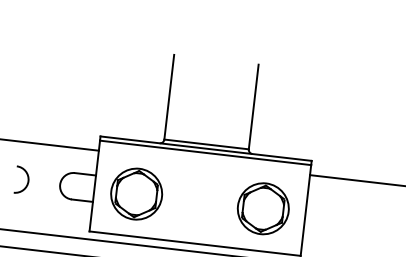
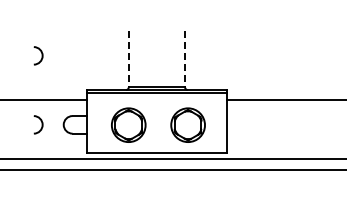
arc: (38, 76) -> (41, 55), added
line: (168, 97) -> (128, 59), solid -> dashed
line: (254, 107) -> (185, 59), solid -> dashed
part: (136, 193) -> (128, 124), moved
part: (262, 207) -> (187, 124), moved

